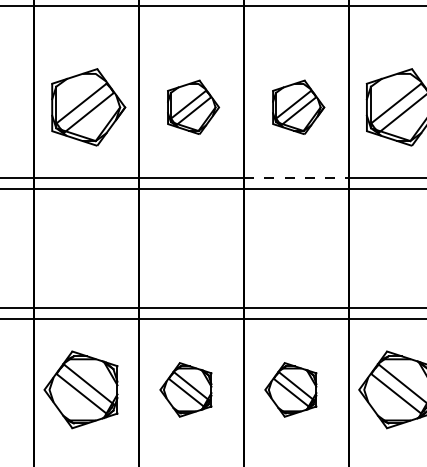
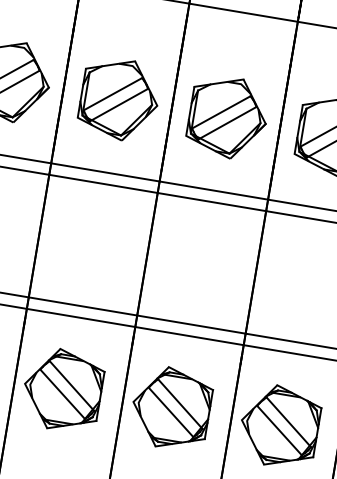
part: (193, 107) -> (119, 99), size x1.43
part: (298, 107) -> (228, 117), size x1.43
line: (297, 178) -> (214, 190), dashed -> solid
part: (185, 389) -> (62, 389), size x1.43
part: (290, 389) -> (170, 407), size x1.43

